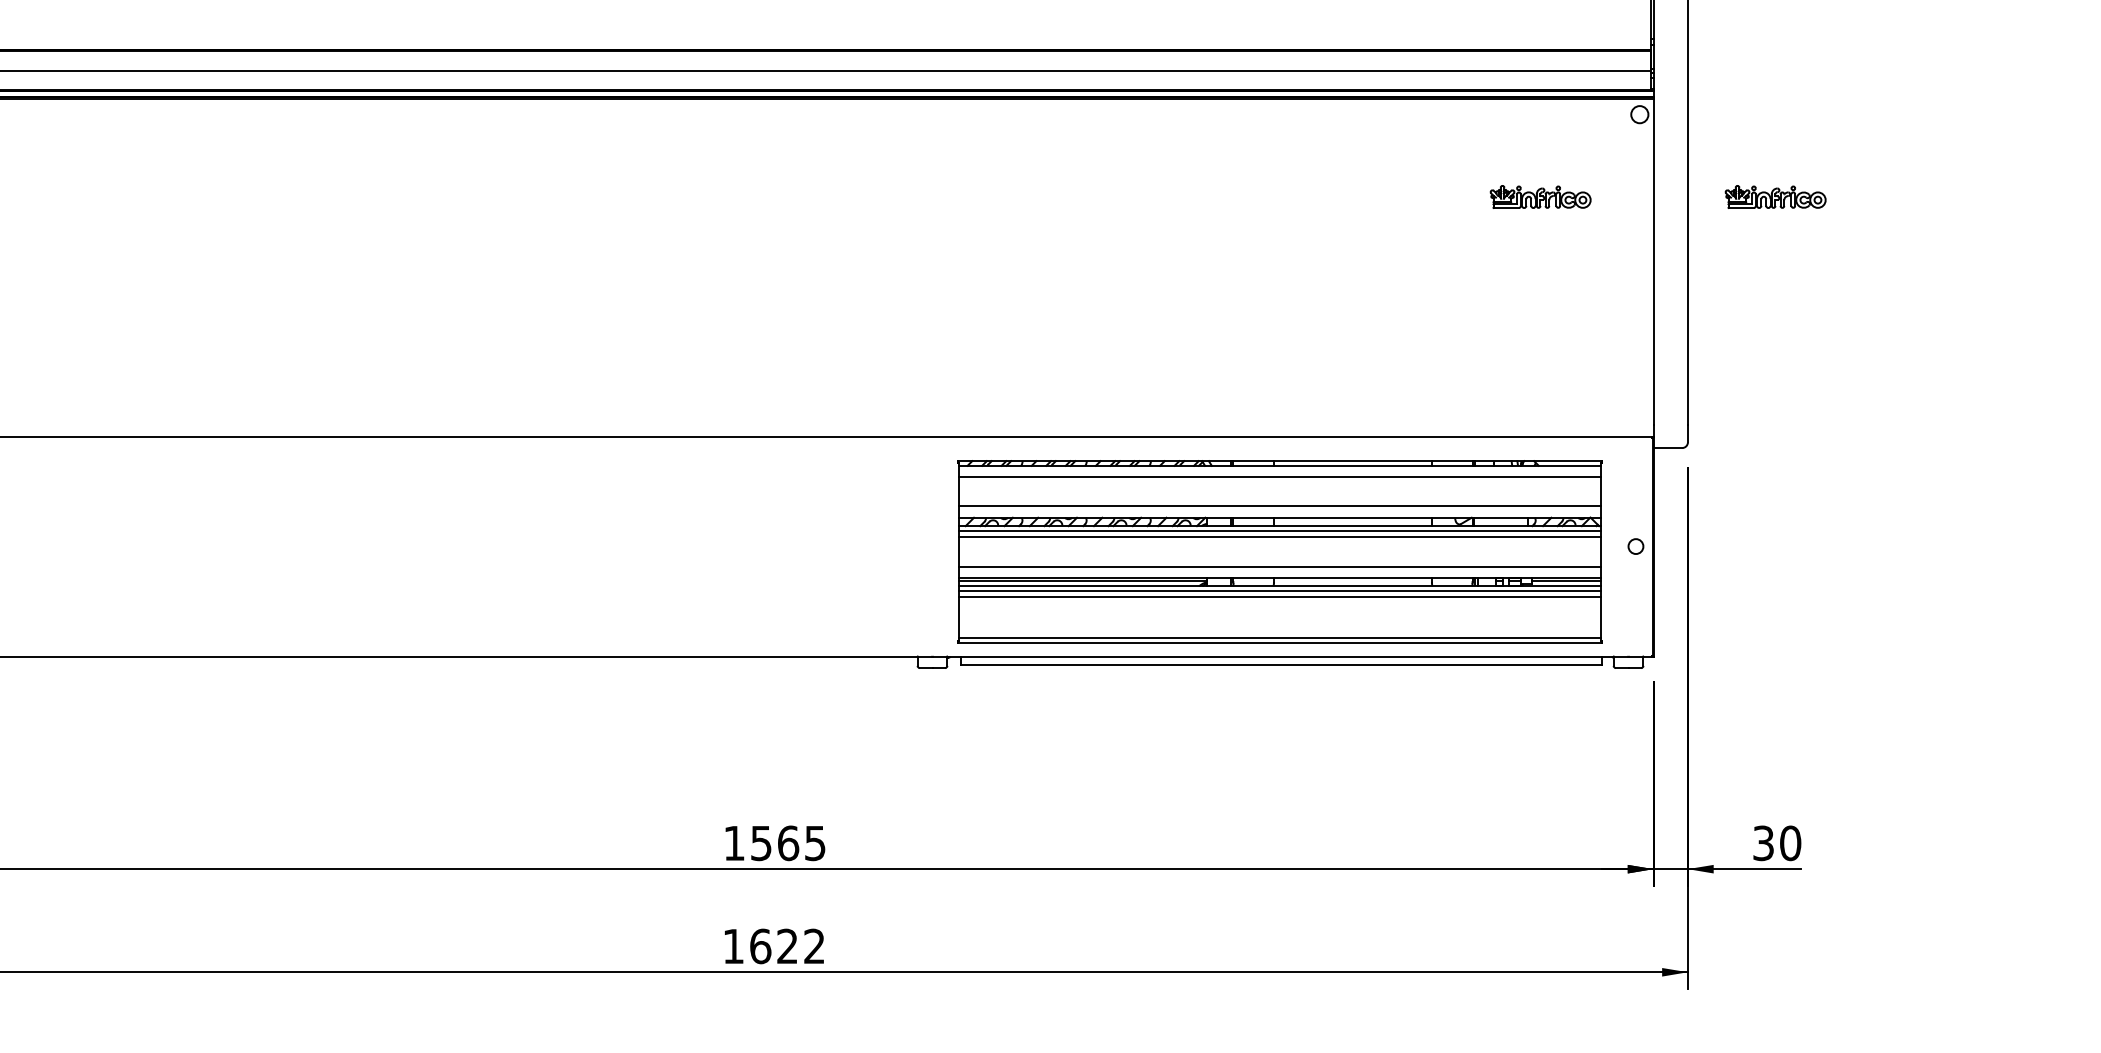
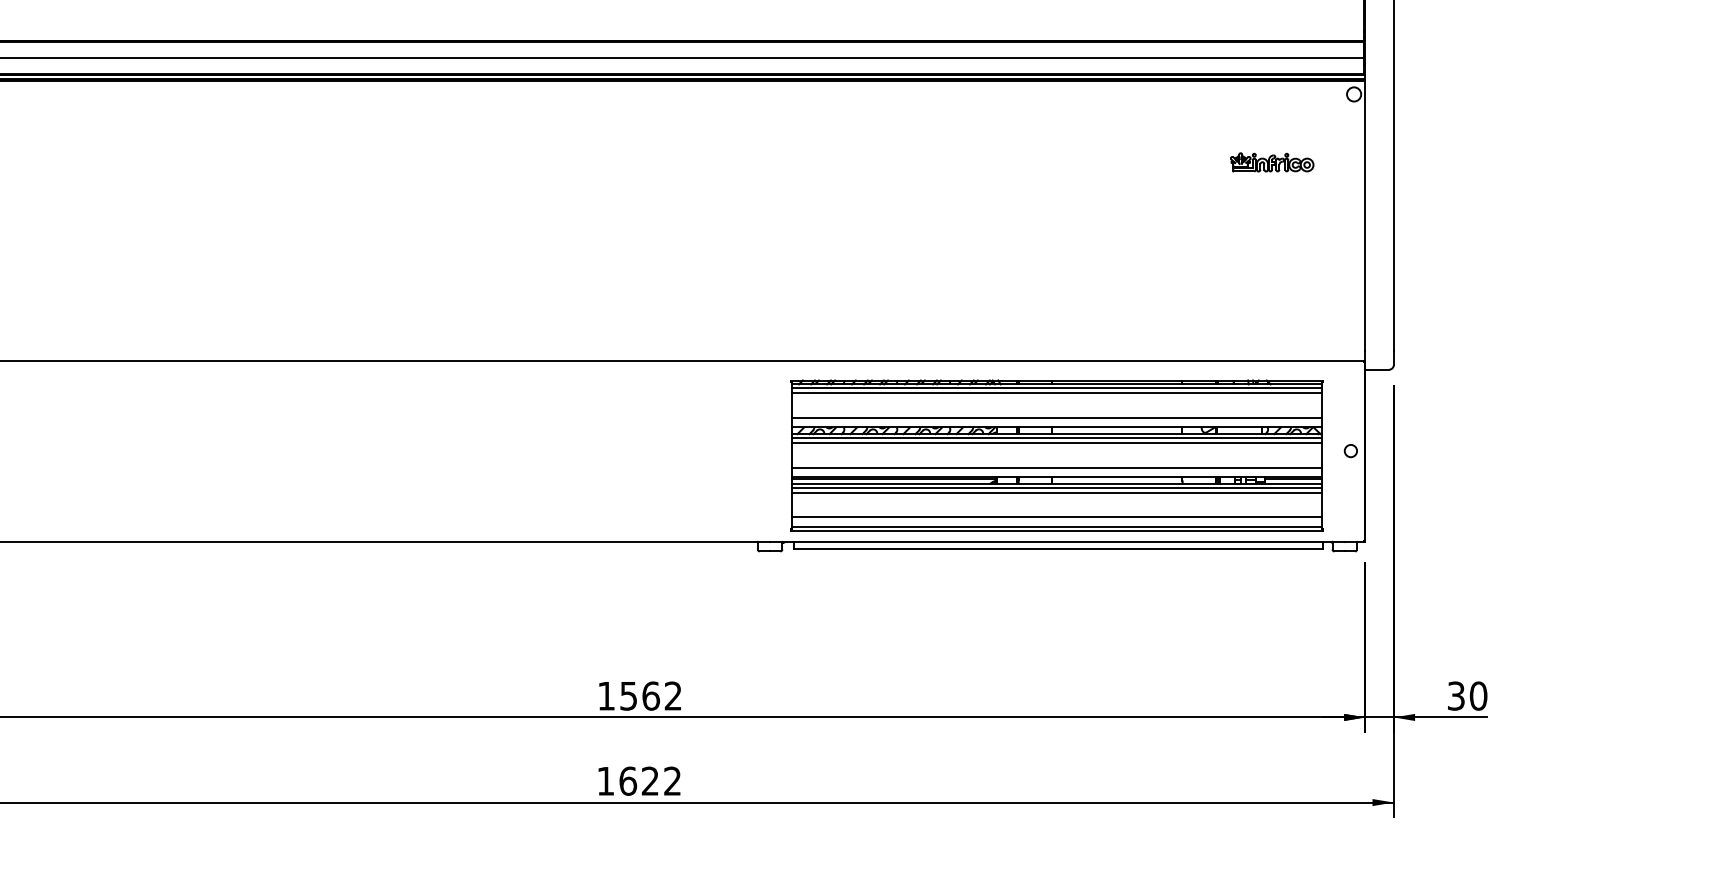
part: (1775, 196) -> (1466, 162), removed
line: (1279, 470) -> (1056, 388), added
line: (1279, 626) -> (1056, 517), added
text: (815, 843) -> (673, 696), 1565 -> 1562

